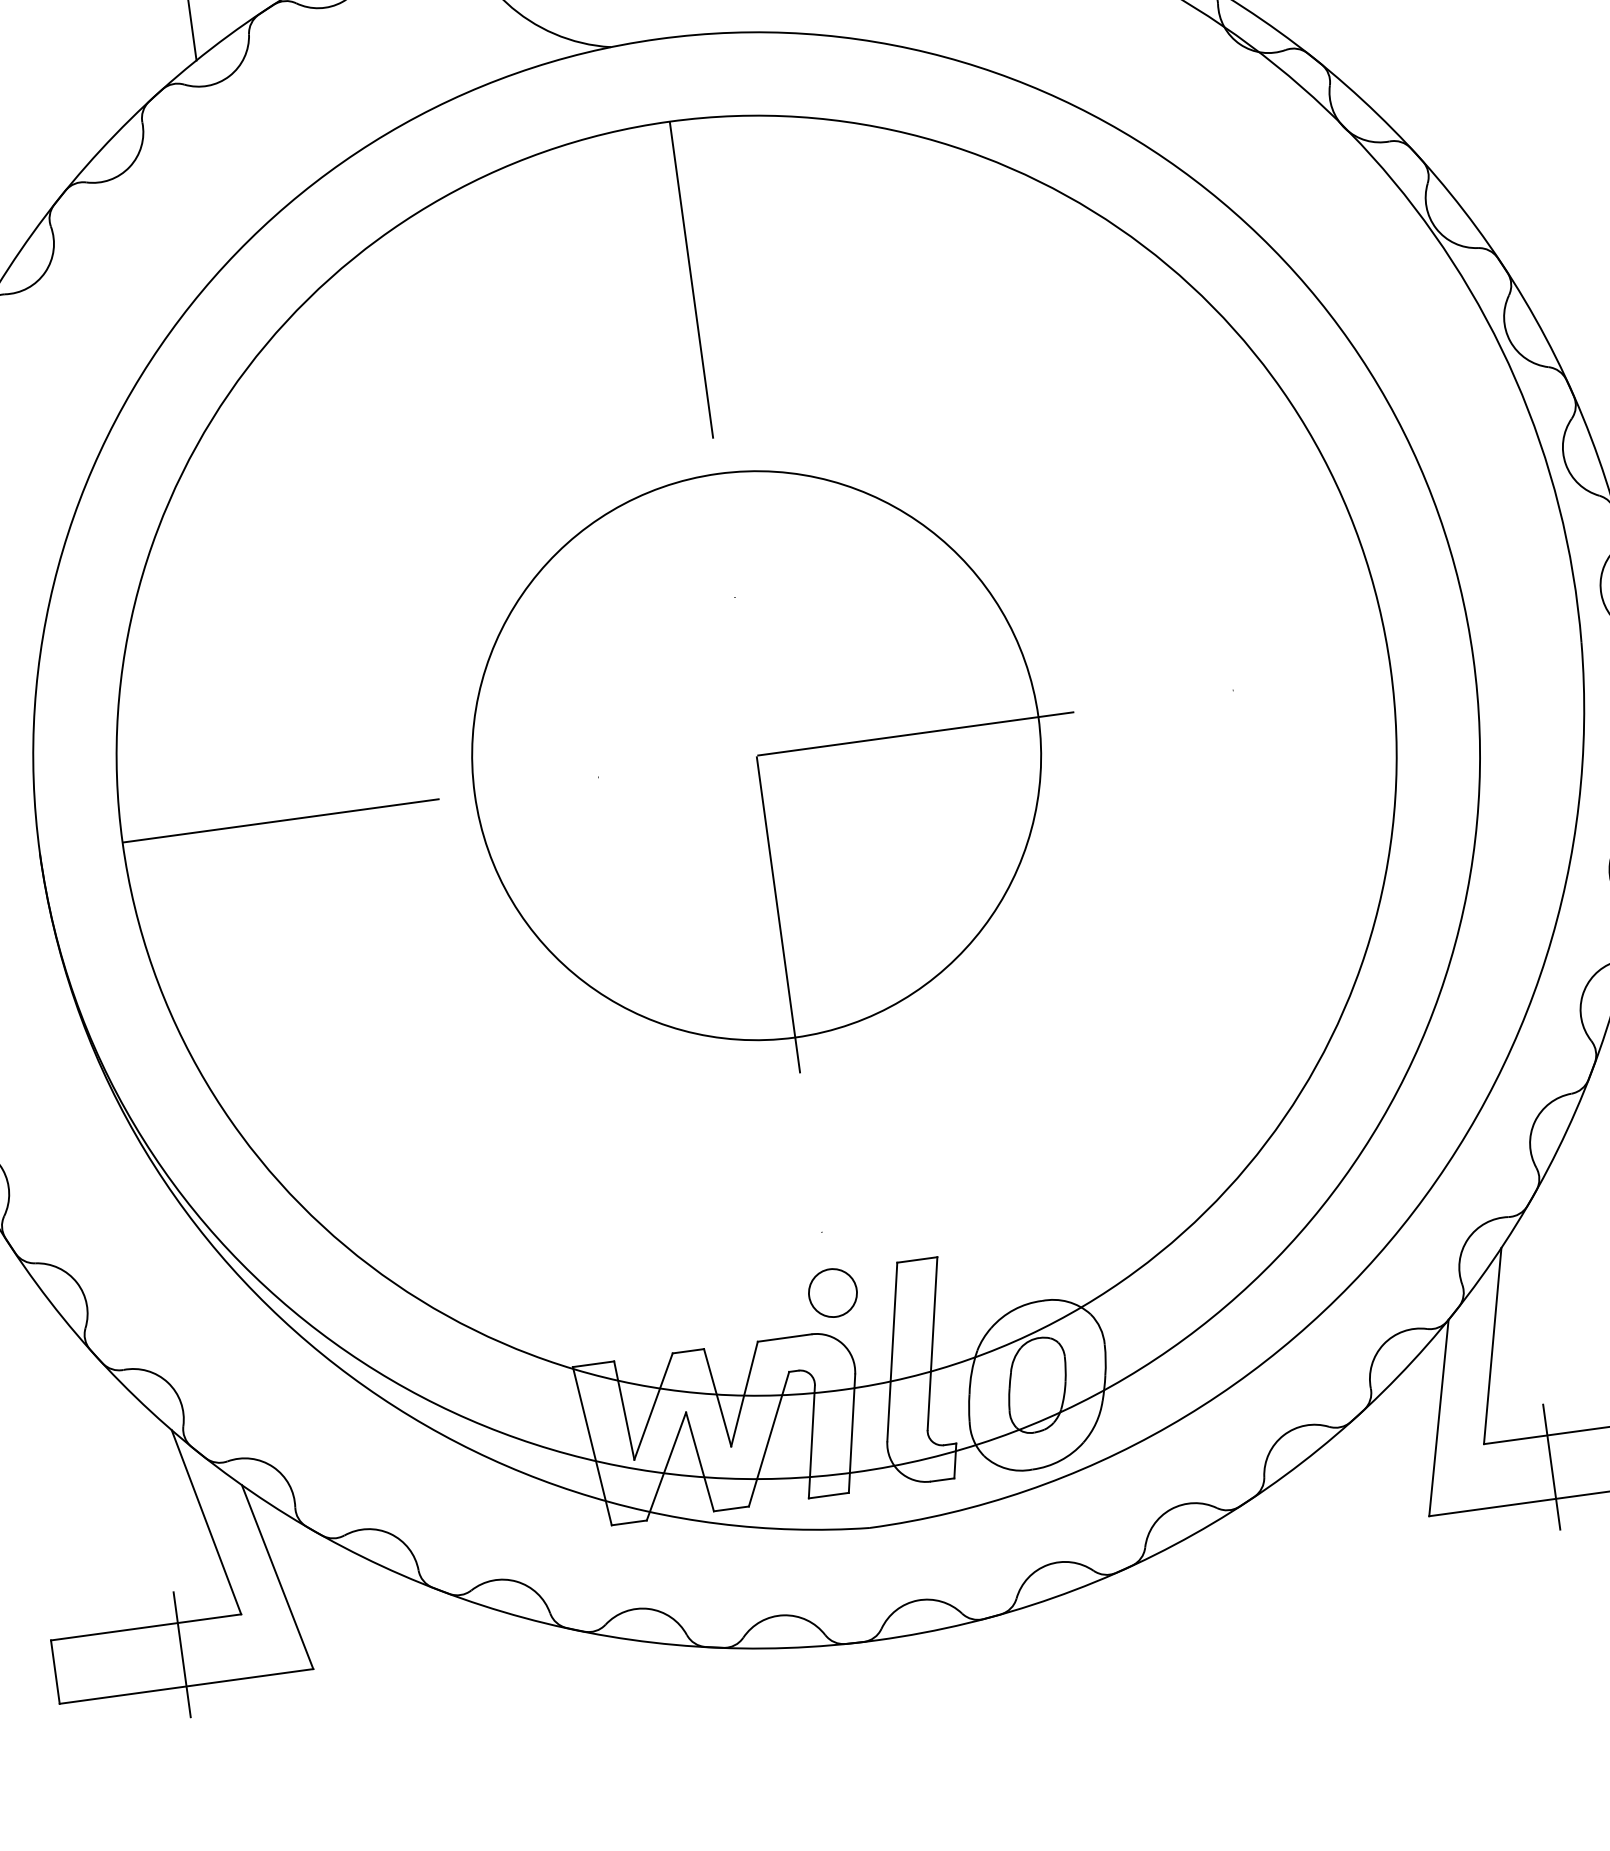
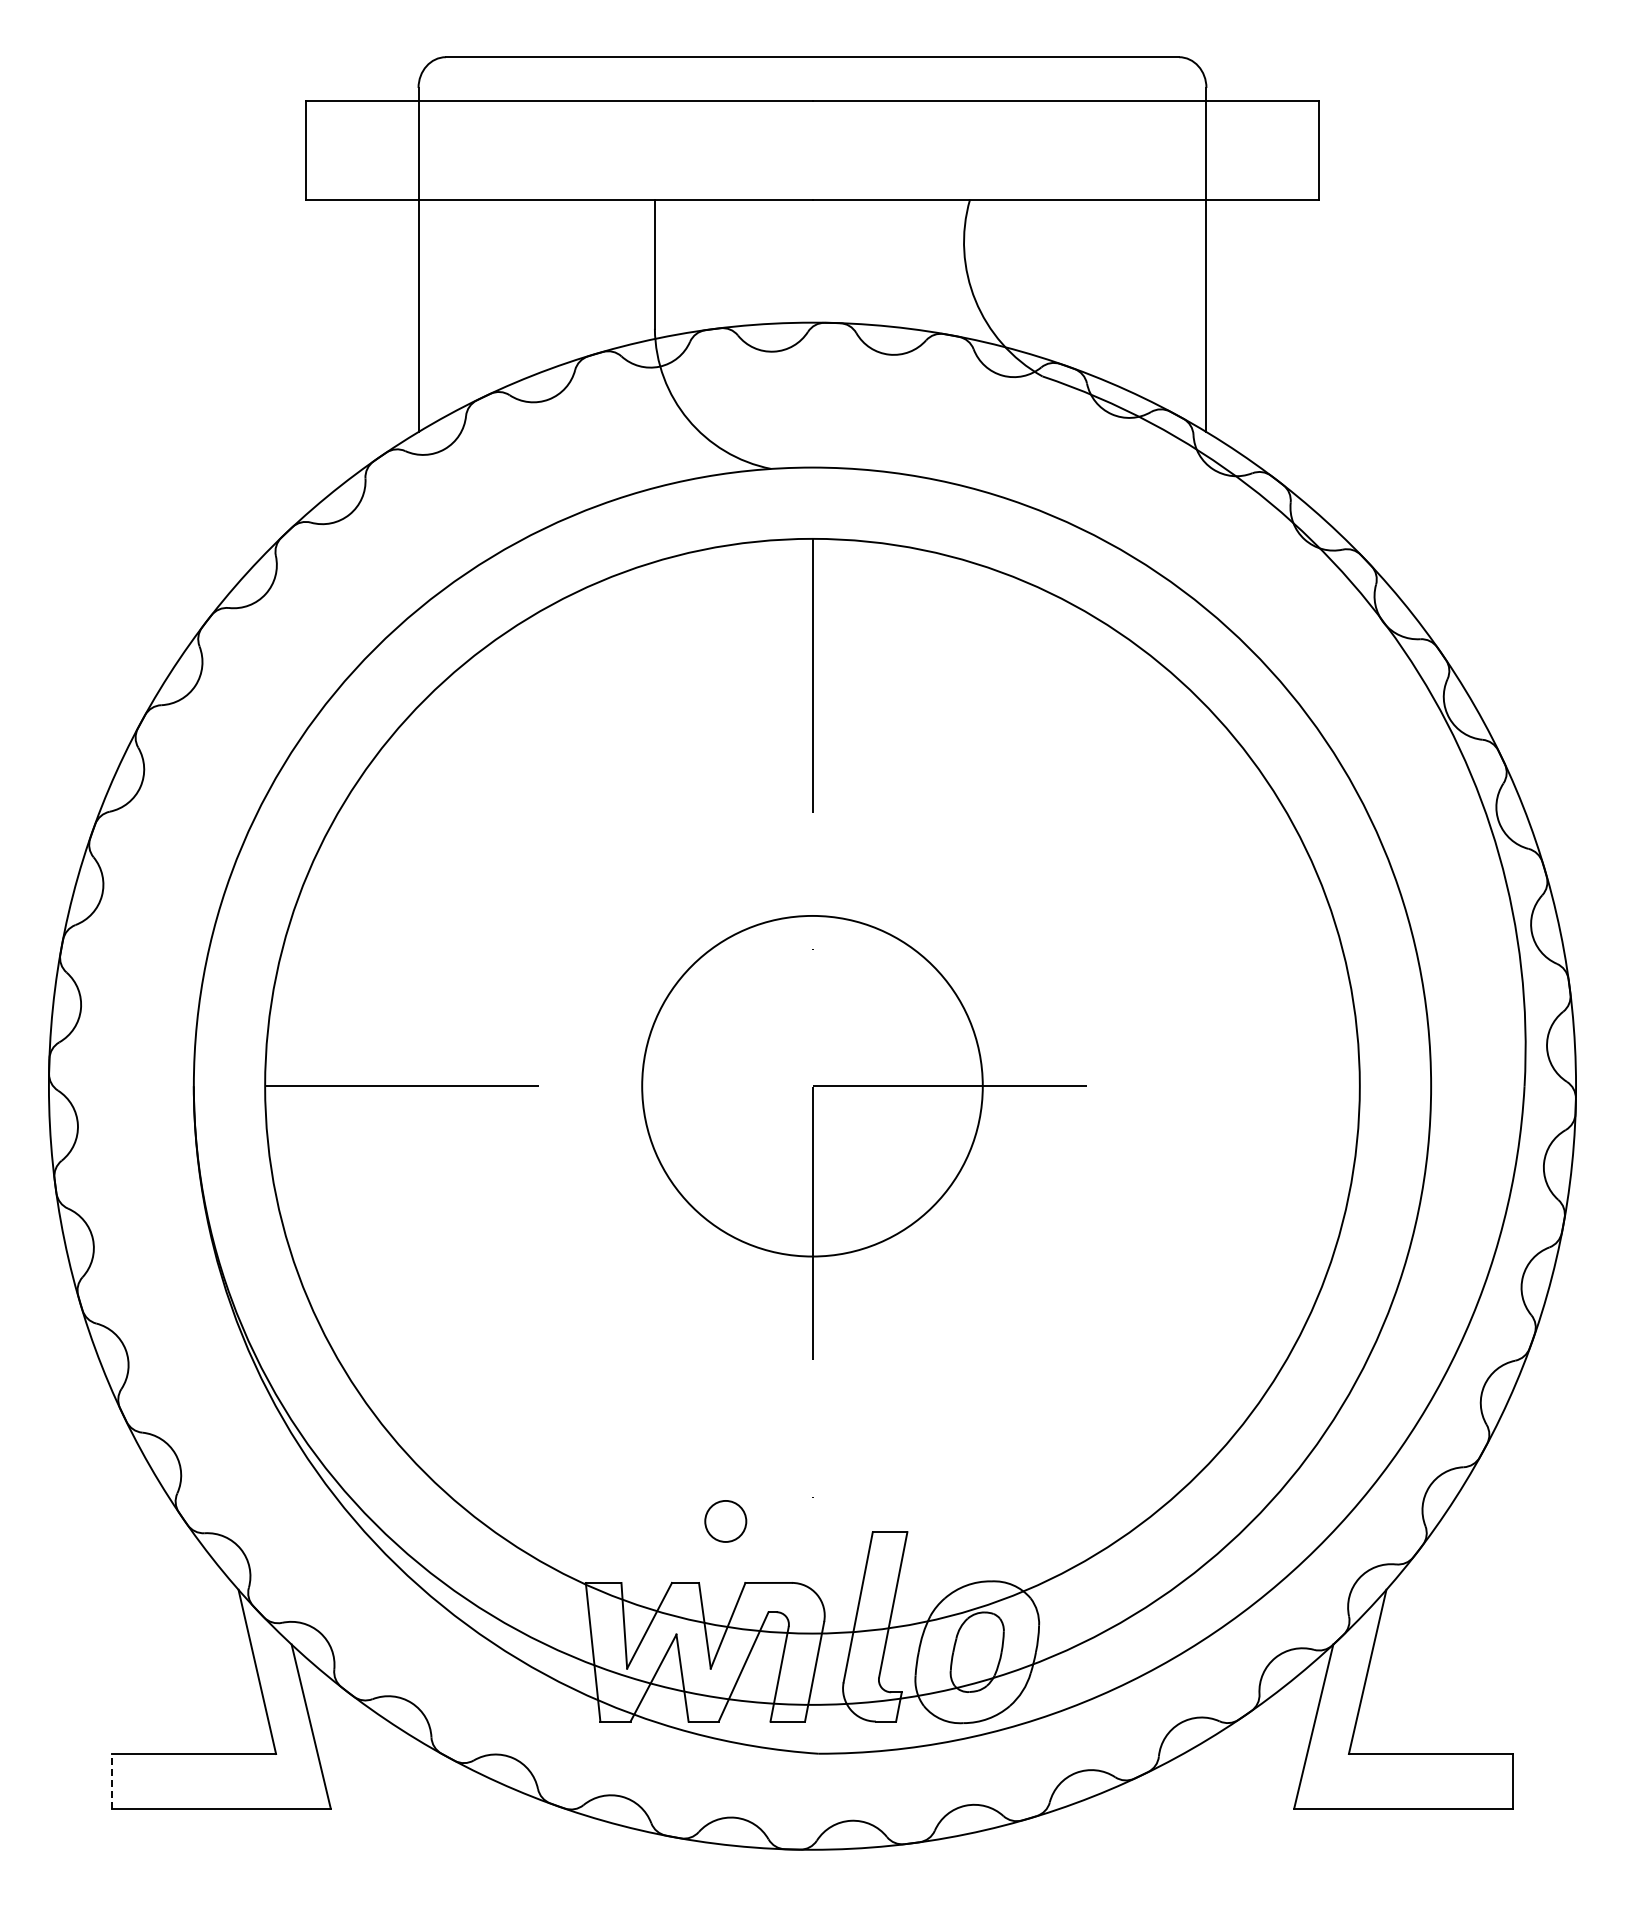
circle: (756, 754) -> (812, 1085), size x0.7
circle: (832, 1293) -> (725, 1521), moved
line: (1551, 1467) -> (1403, 1781), removed
line: (182, 1654) -> (221, 1781), removed
line: (54, 1671) -> (111, 1780), solid -> dashed

